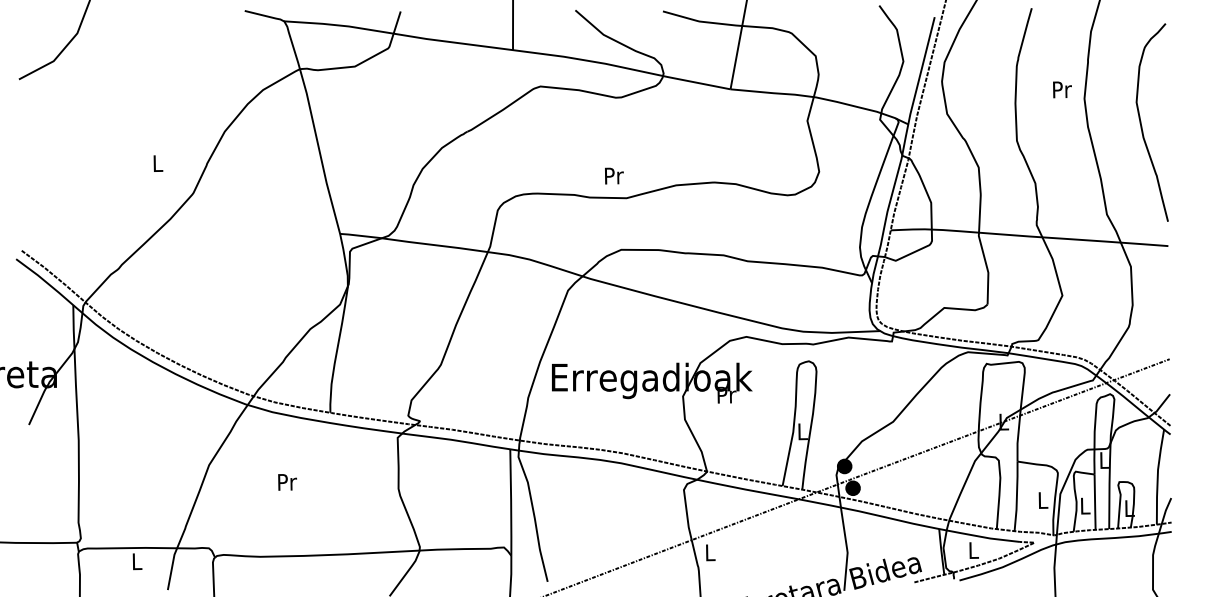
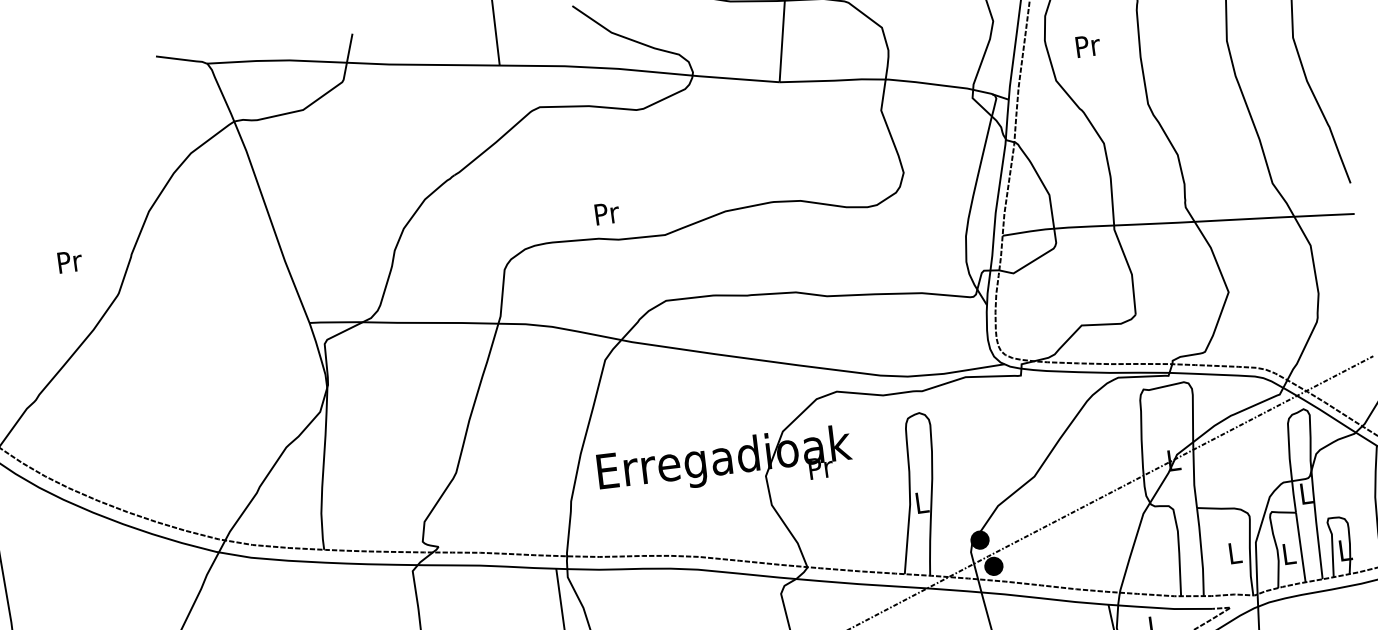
text: (1062, 89) -> (1088, 45), moved
text: (158, 163) -> (70, 261), L -> Pr
text: (614, 175) -> (607, 212), moved

